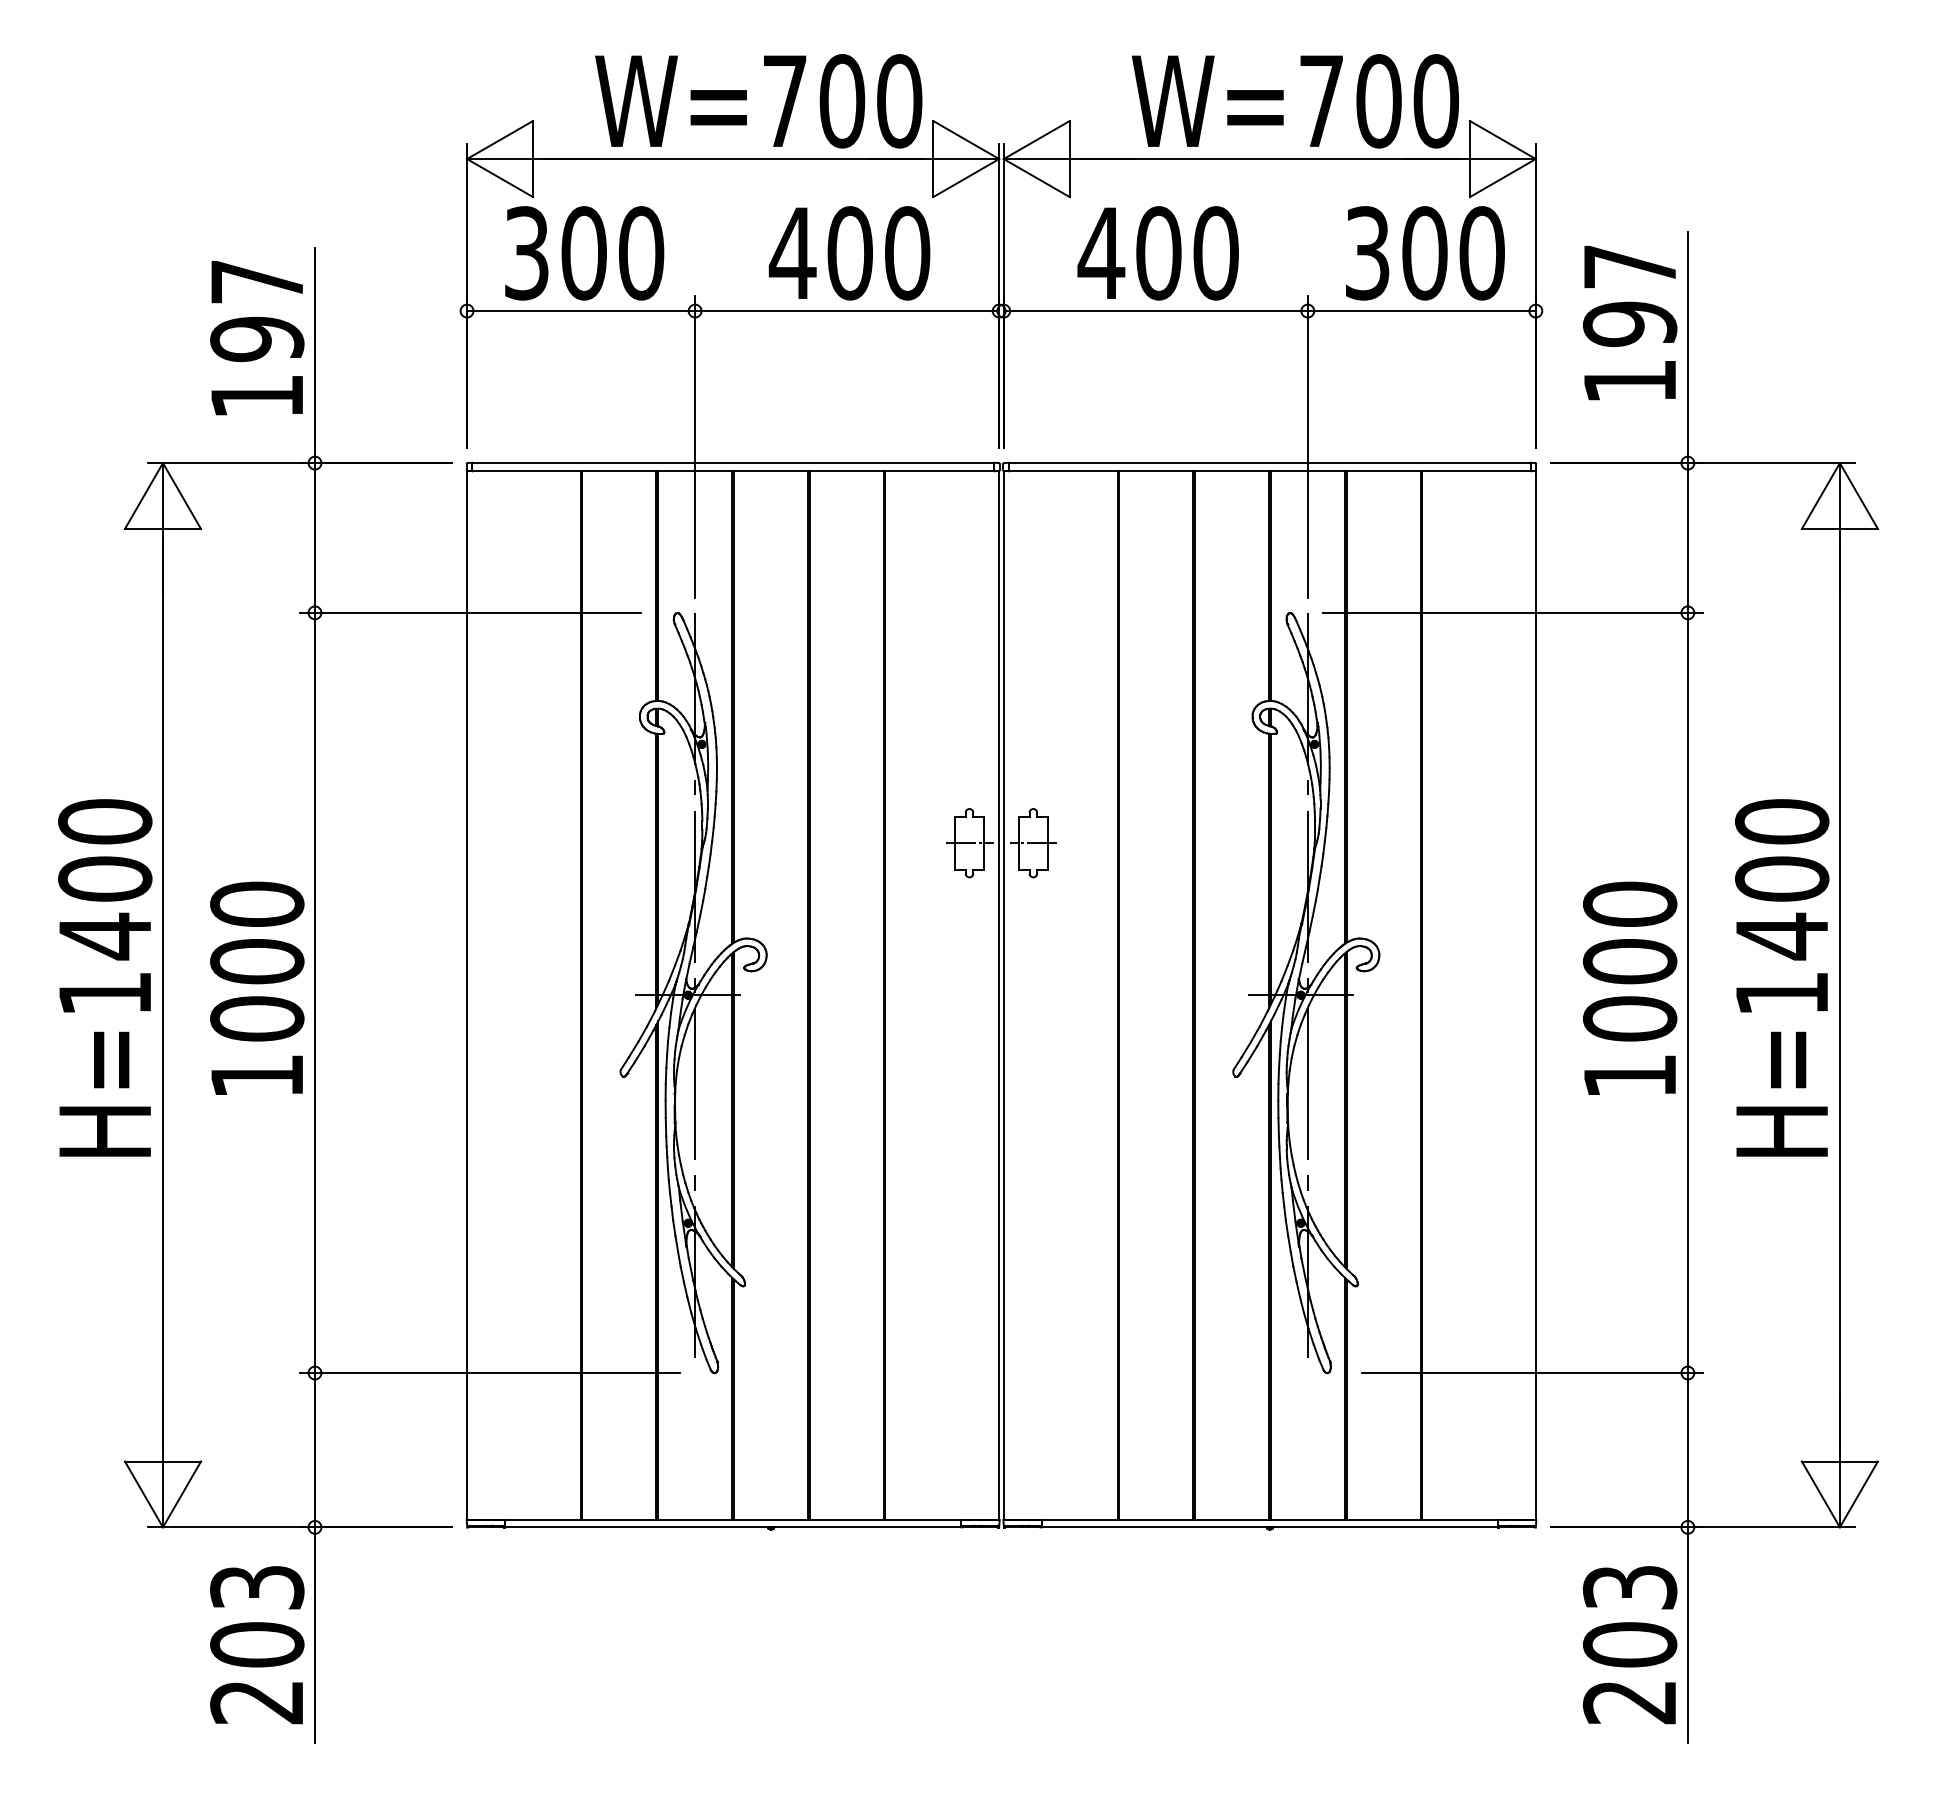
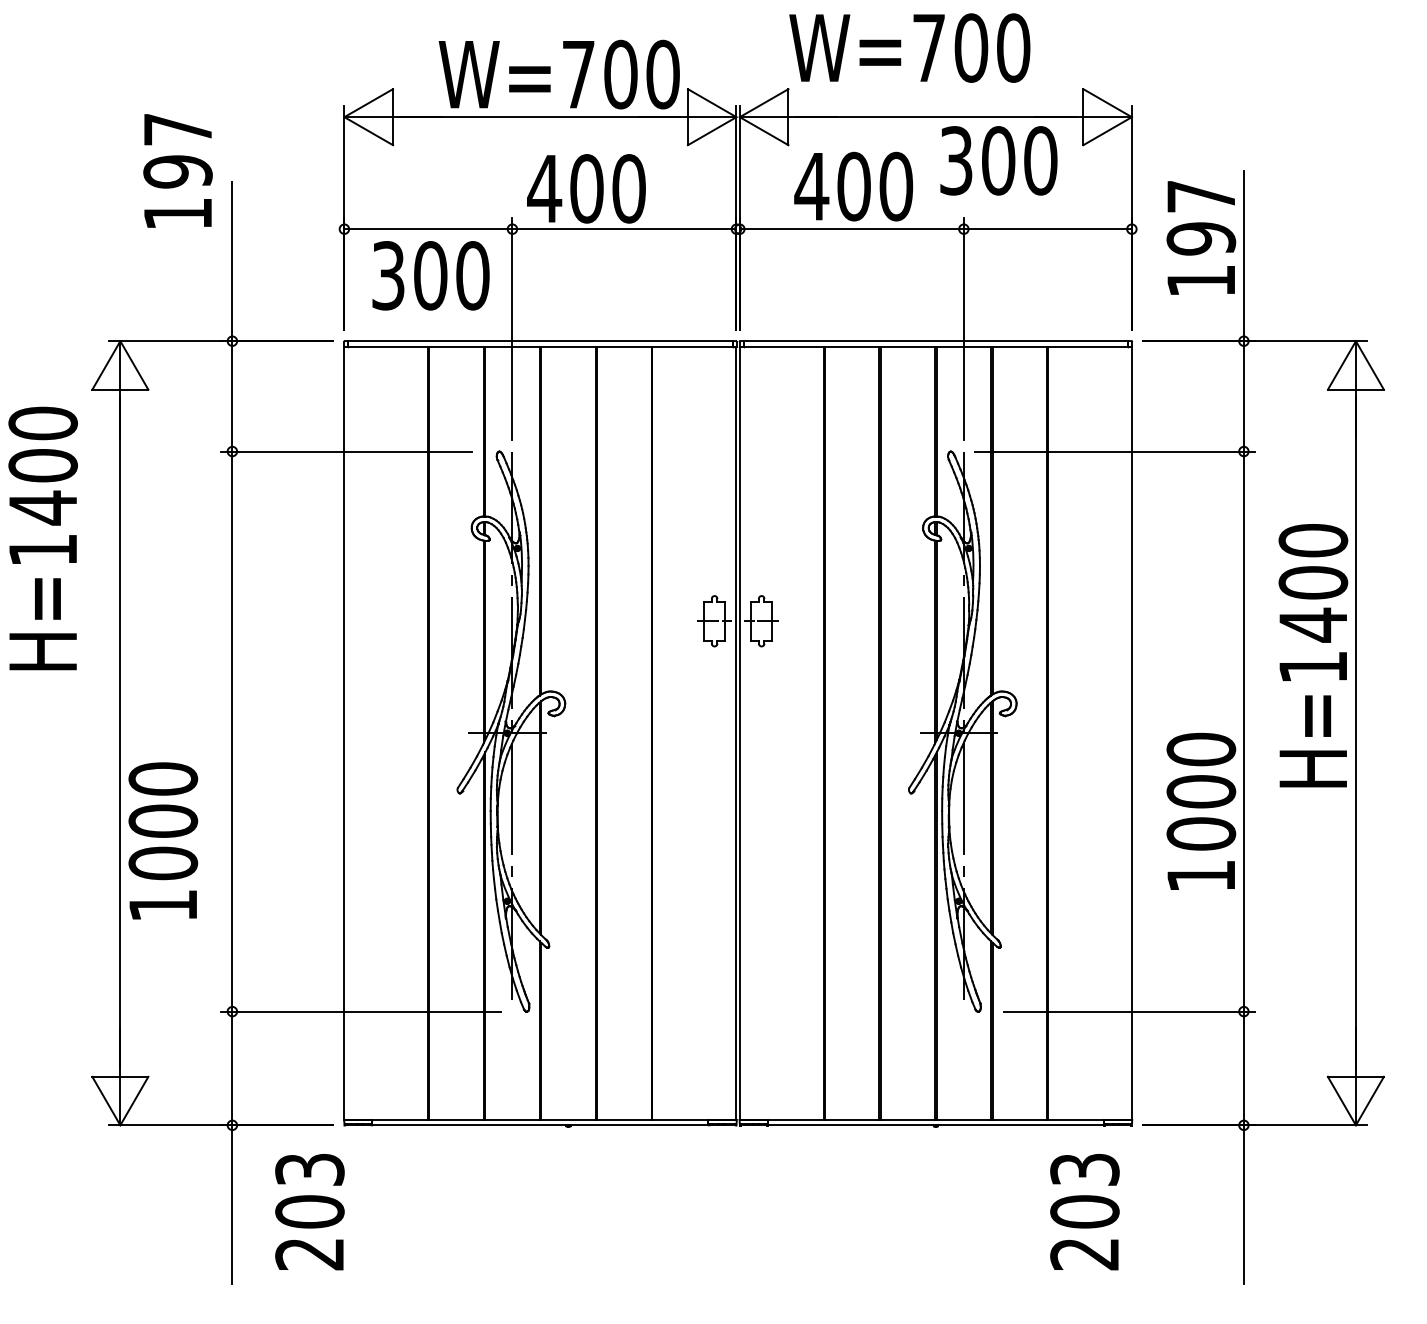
text: (1295, 101) -> (909, 48), moved
text: (584, 253) -> (430, 275), moved
text: (849, 253) -> (586, 188), moved
text: (1425, 253) -> (999, 160), moved
text: (257, 338) -> (178, 171), moved
text: (105, 977) -> (43, 538), moved
text: (1782, 977) -> (1313, 655), moved
text: (257, 987) -> (163, 840), moved
text: (1629, 987) -> (1200, 810), moved
text: (257, 1645) -> (310, 1212), moved
text: (1629, 1645) -> (1084, 1212), moved

